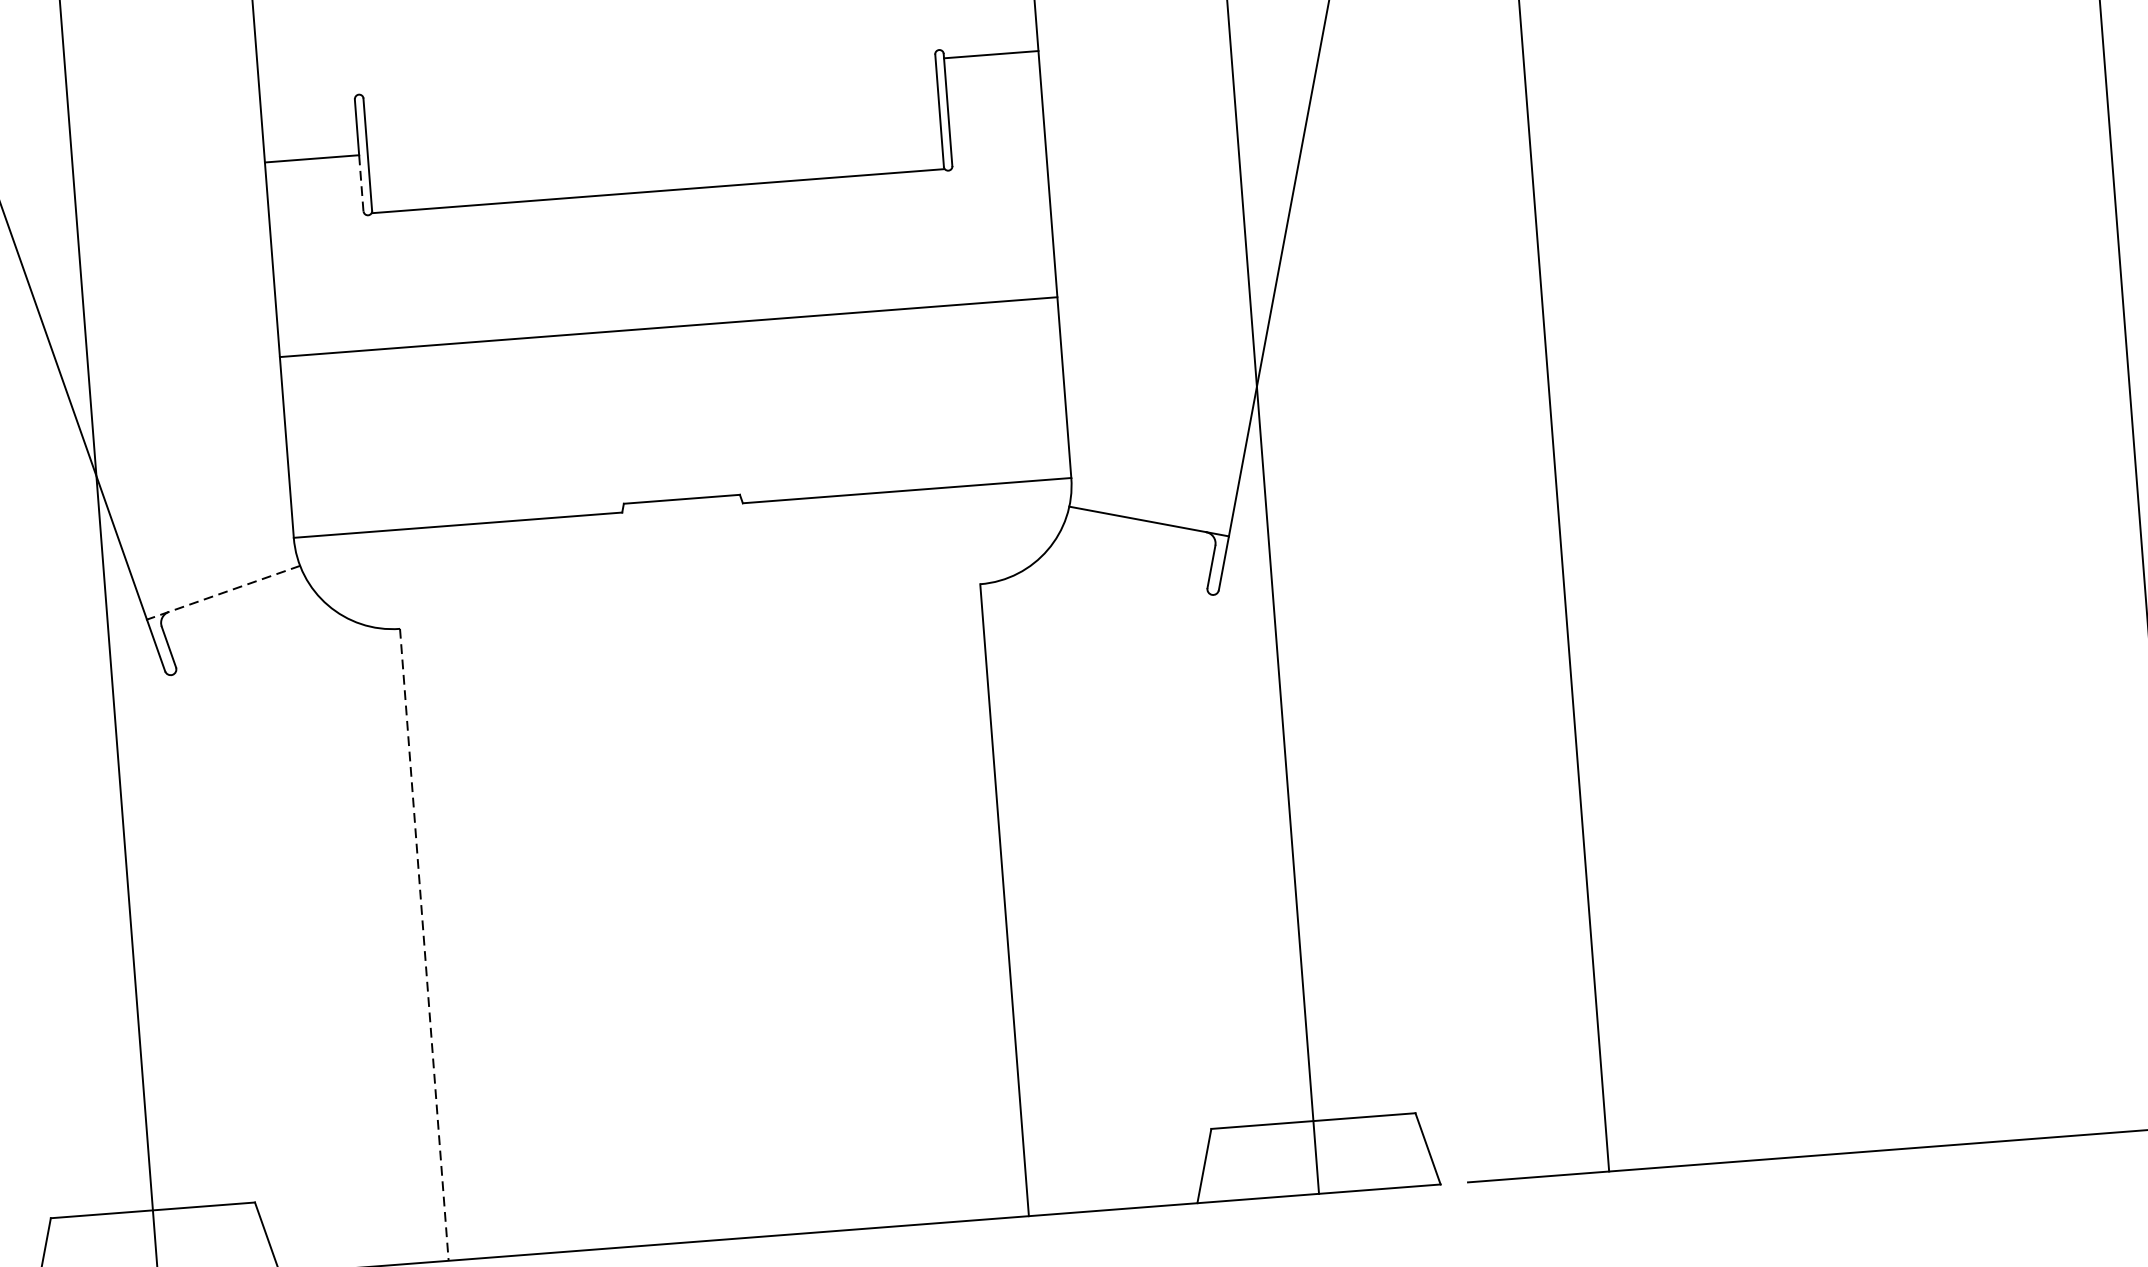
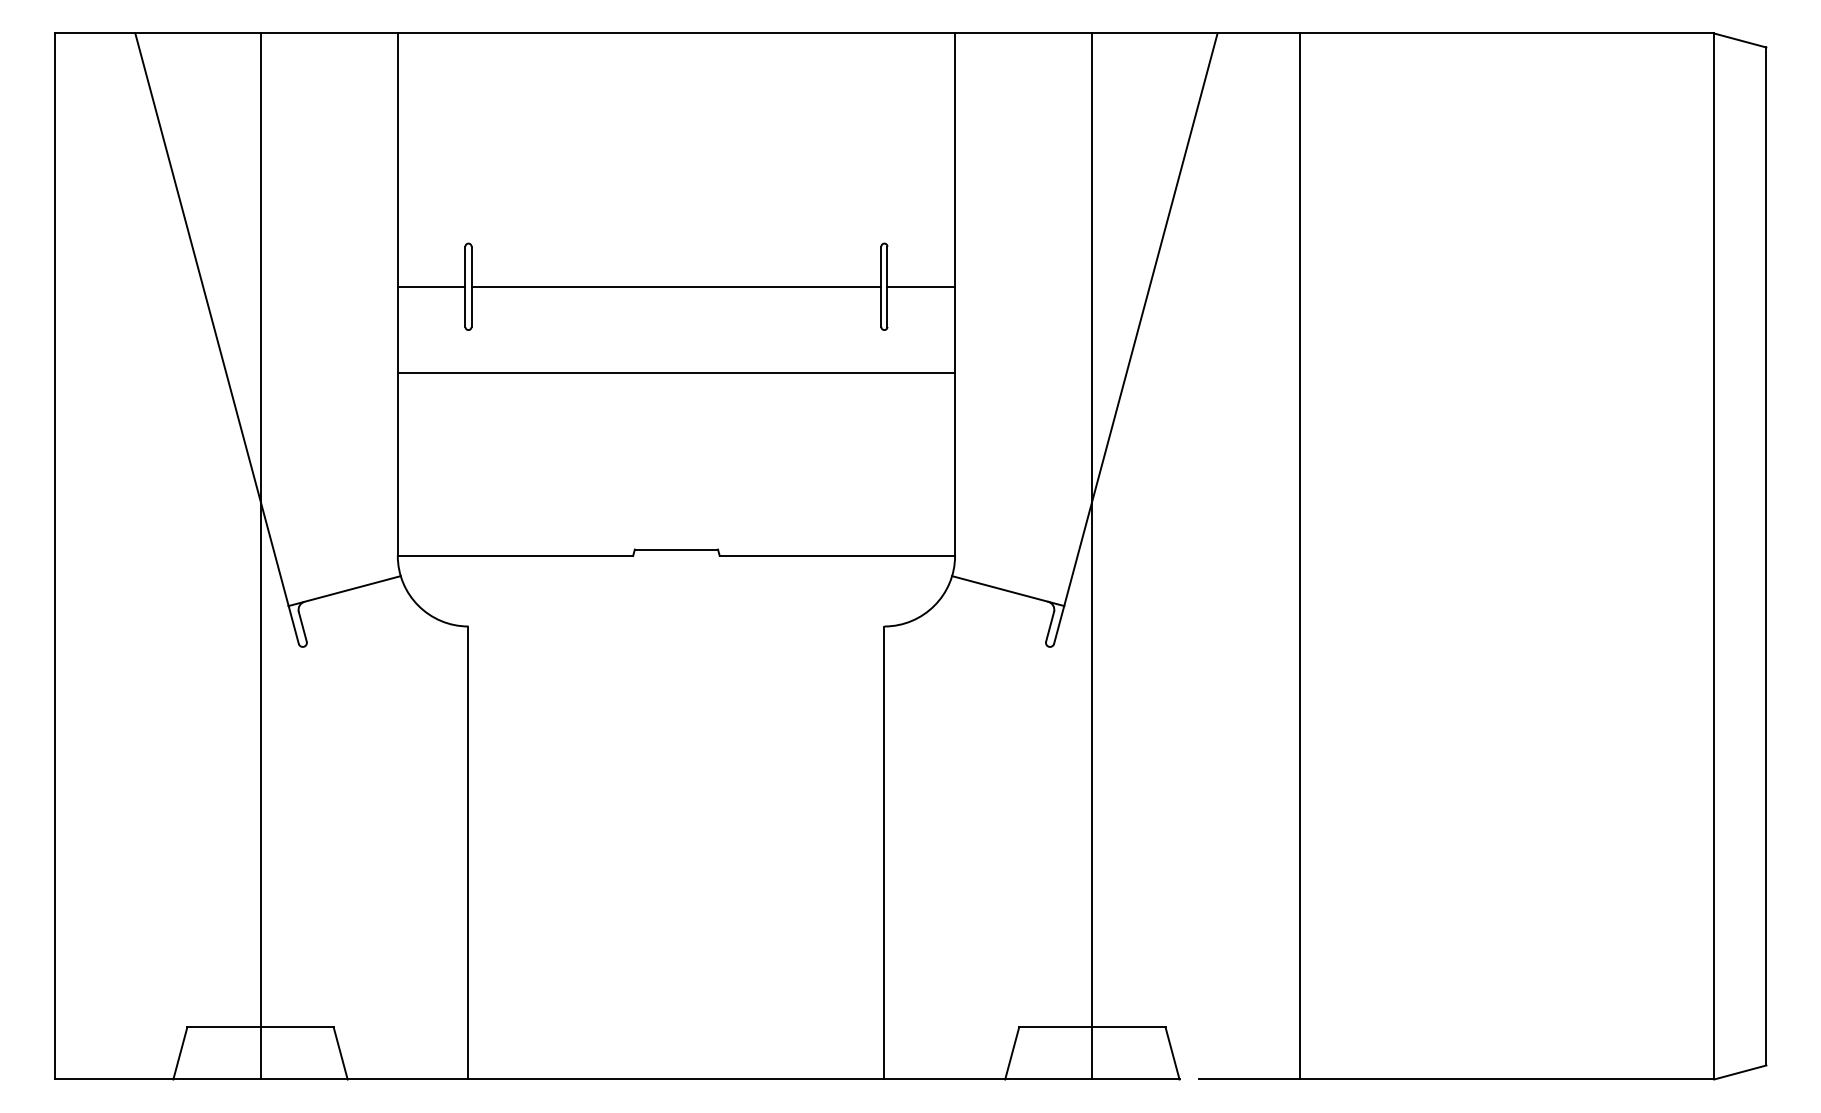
line: (991, 54) -> (921, 286), moved
line: (361, 182) -> (465, 306), dashed -> solid
line: (658, 190) -> (676, 286), moved
line: (668, 327) -> (676, 373), moved
line: (223, 593) -> (344, 591), dashed -> solid
line: (424, 945) -> (468, 853), dashed -> solid

